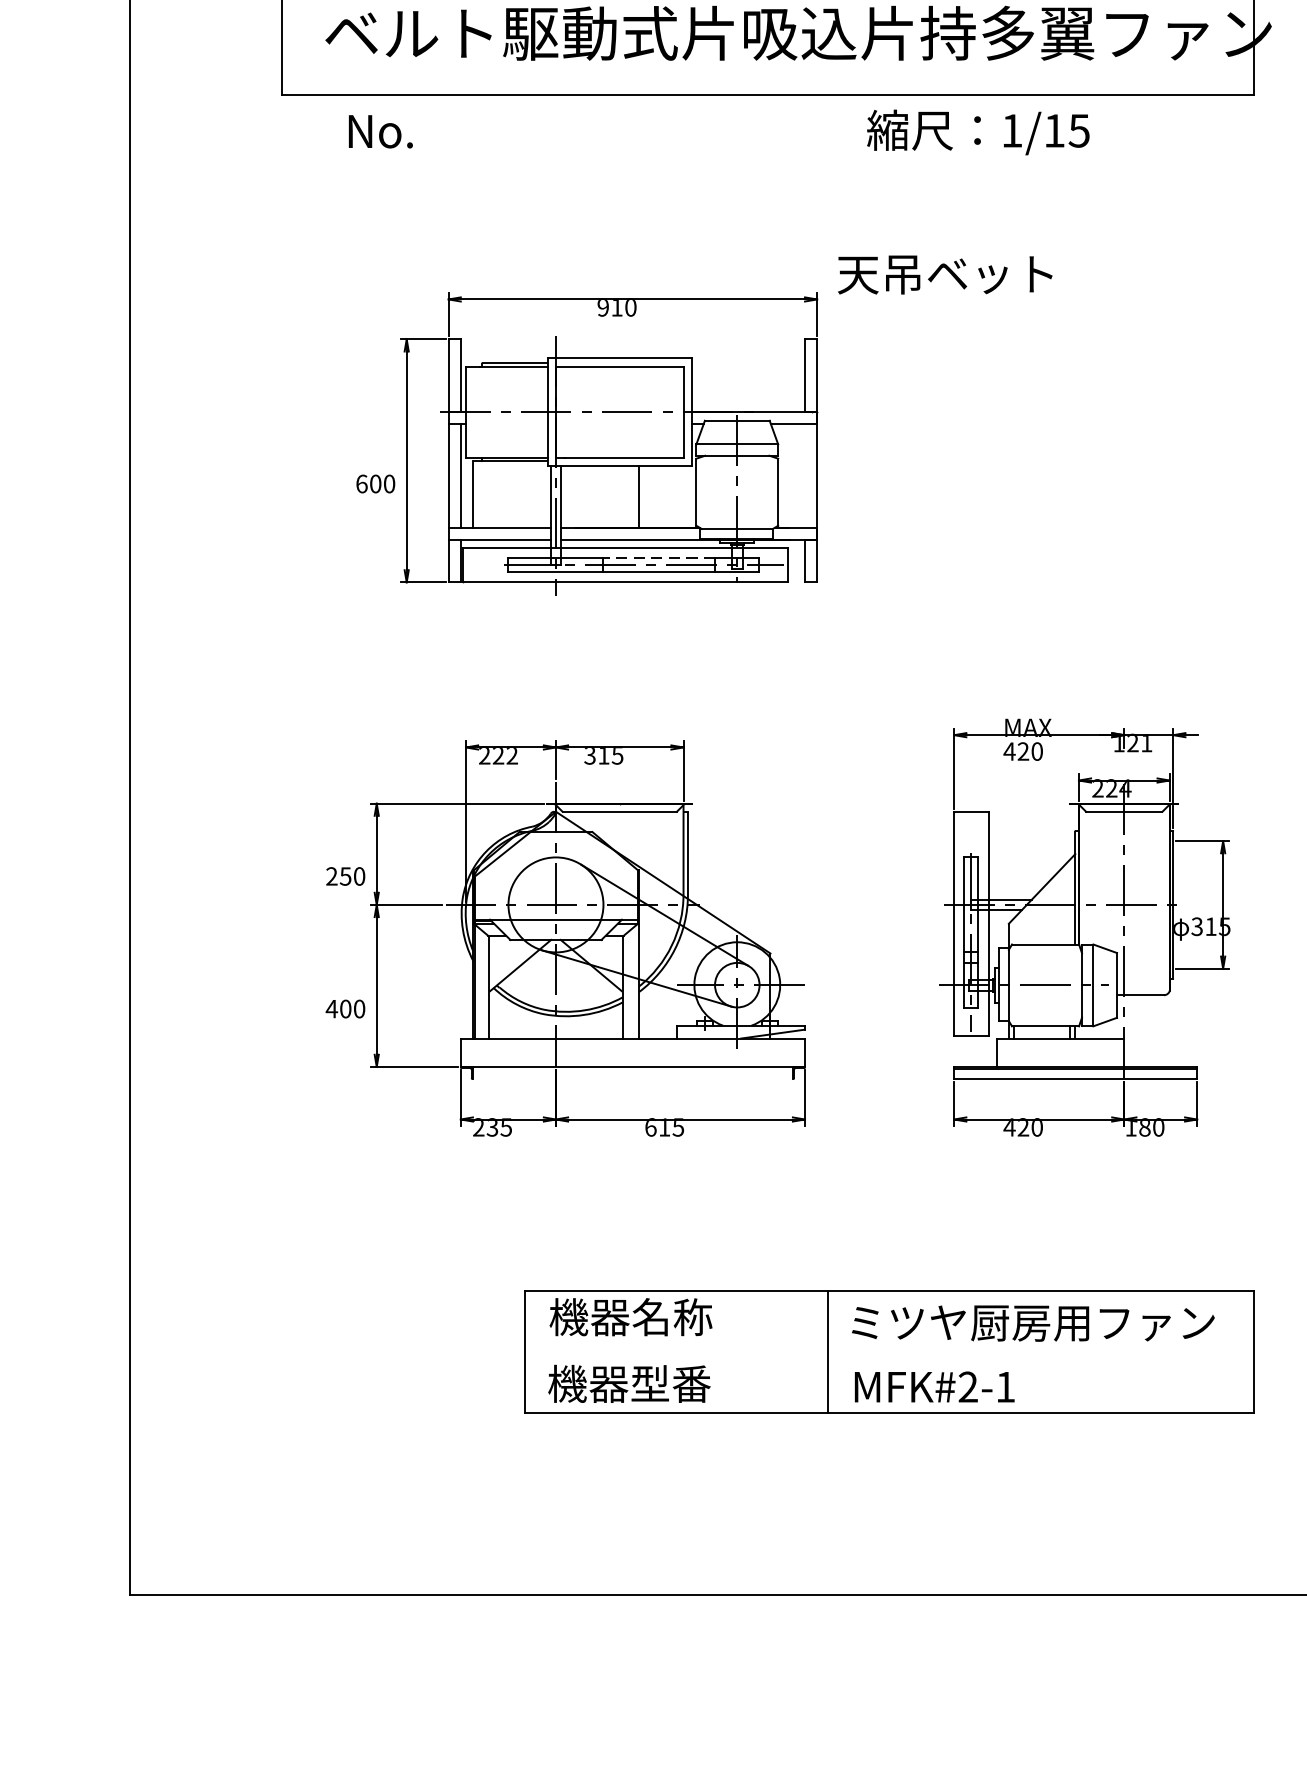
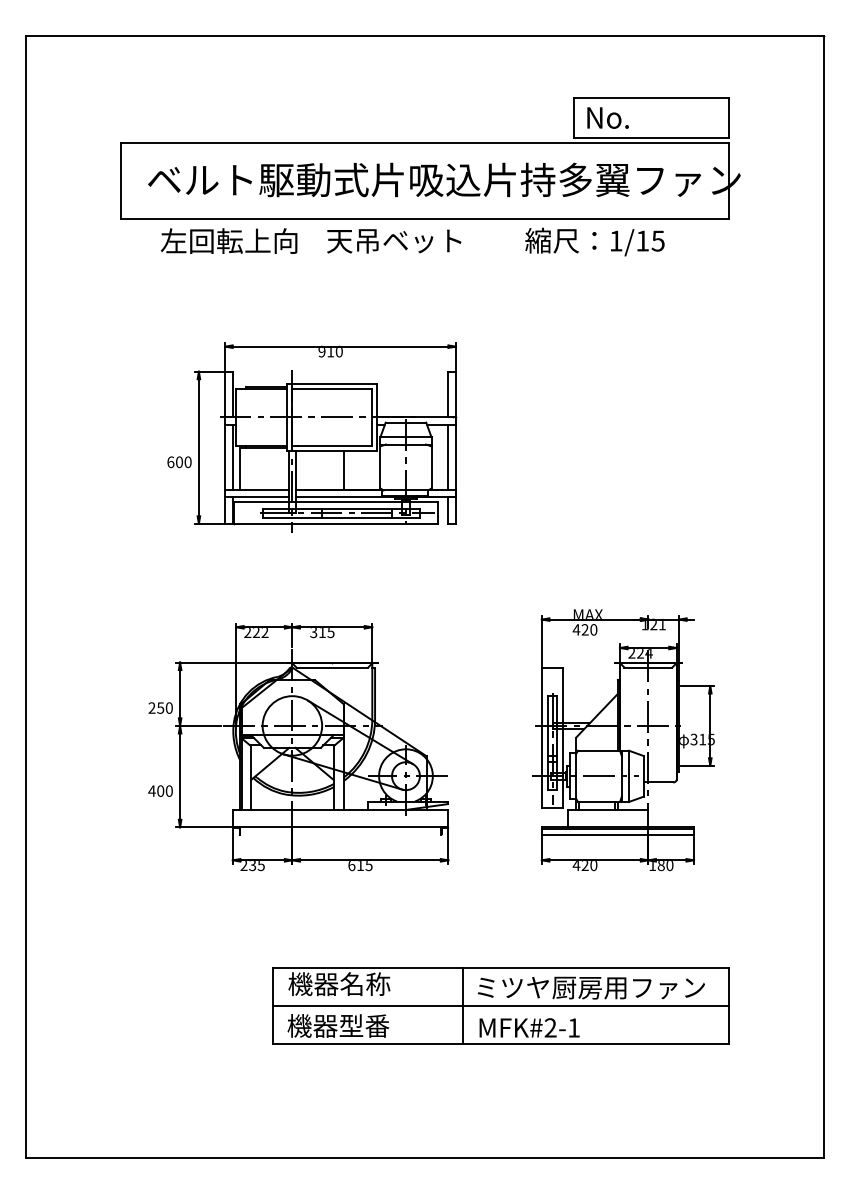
text: (453, 129) -> (228, 240), No. -> 左回転上向
text: (977, 131) -> (594, 241), moved
text: (945, 275) -> (394, 241), moved
line: (805, 474) -> (448, 456), added
line: (659, 557) -> (357, 508), dashed -> solid
line: (888, 1351) -> (500, 1005), added

